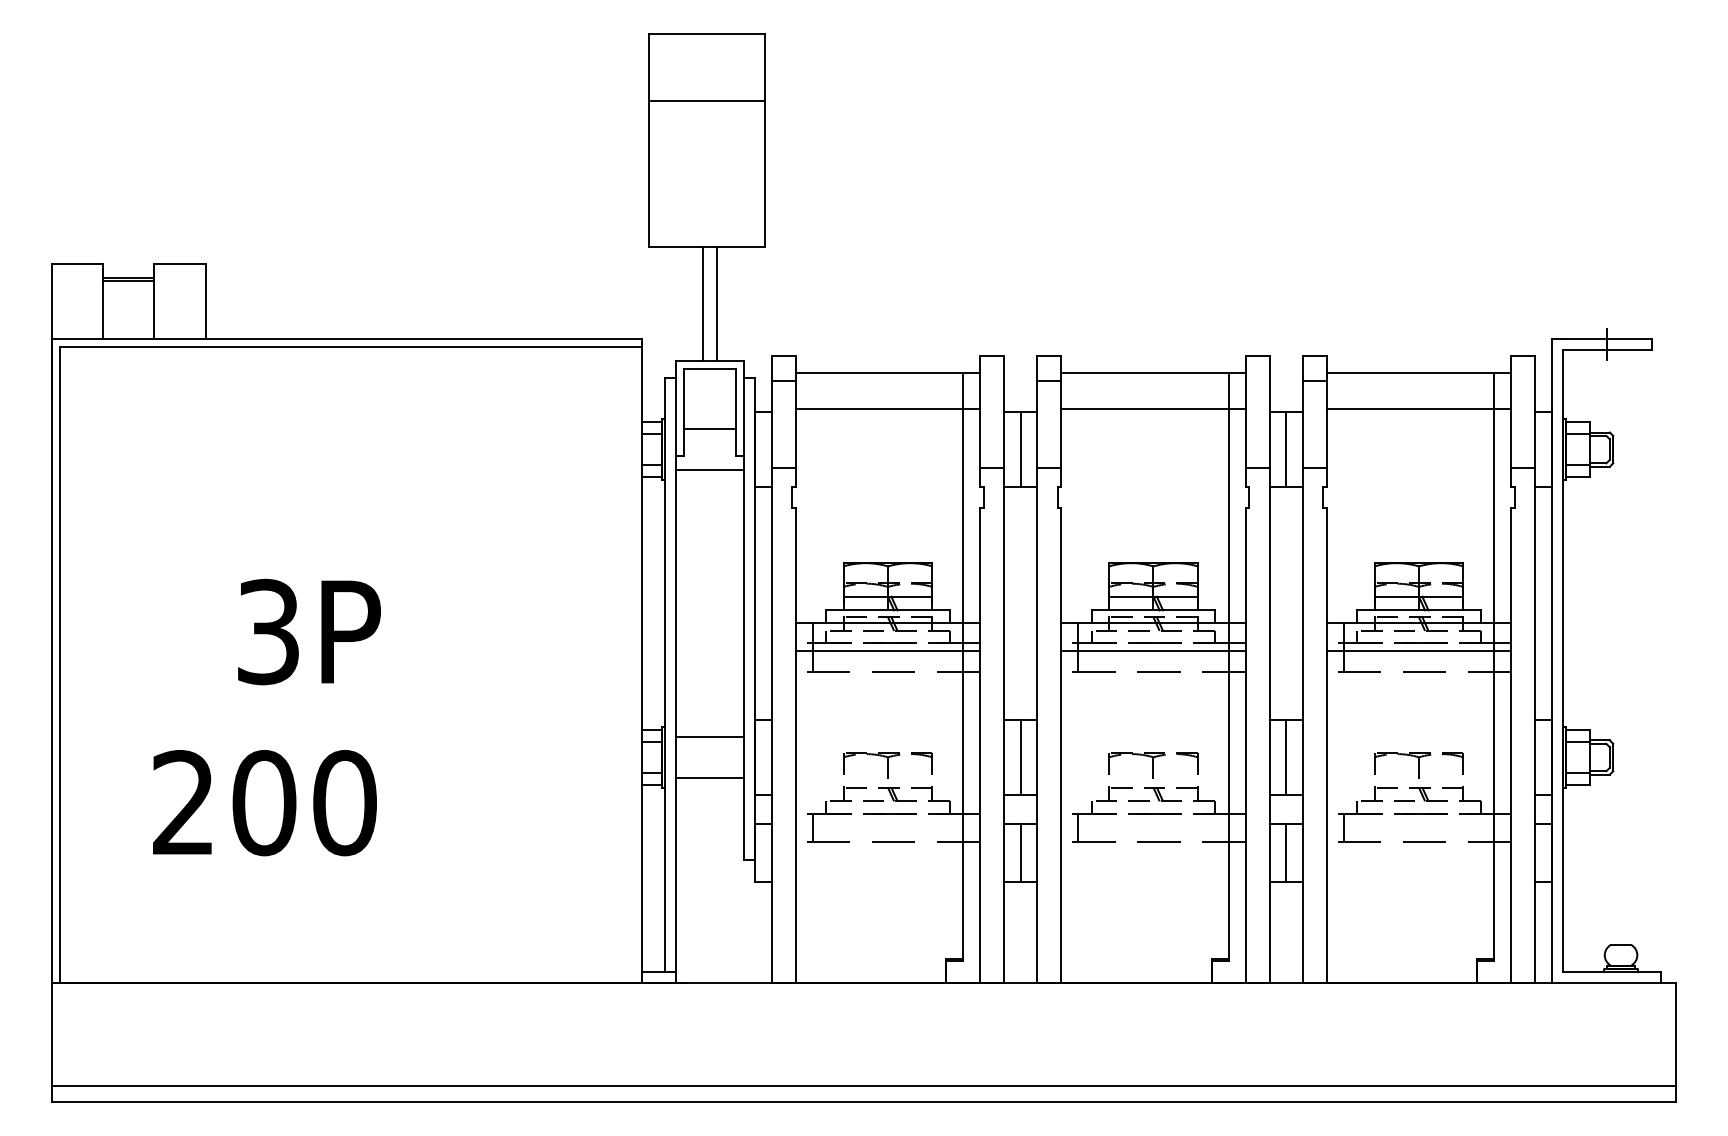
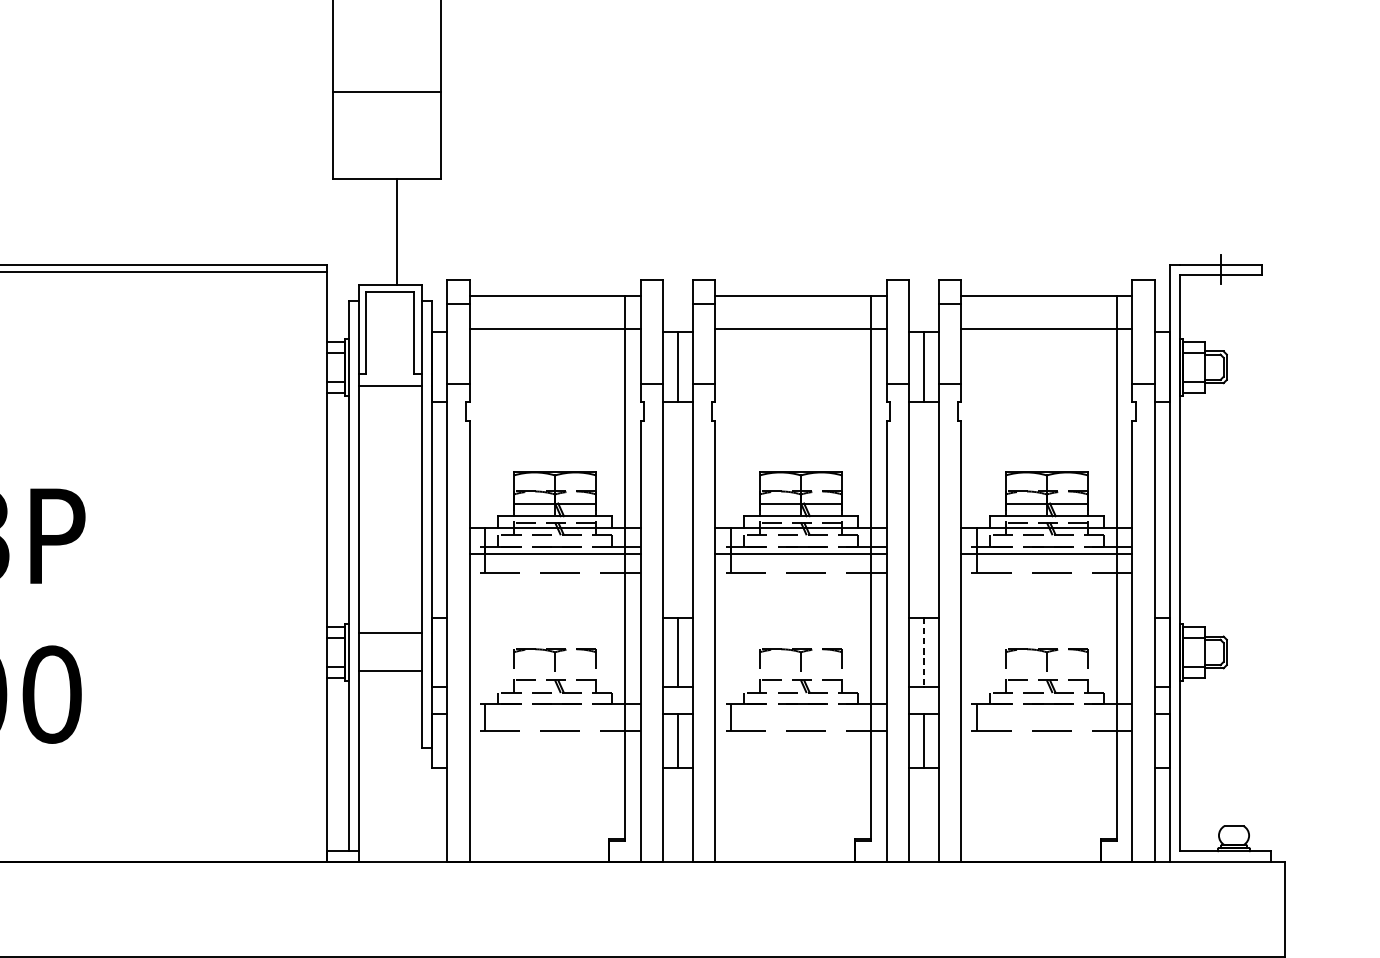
line: (706, 100) -> (386, 92), moved
line: (703, 303) -> (384, 231), removed
line: (710, 429) -> (390, 348), removed
line: (1286, 757) -> (924, 652), solid -> dashed

